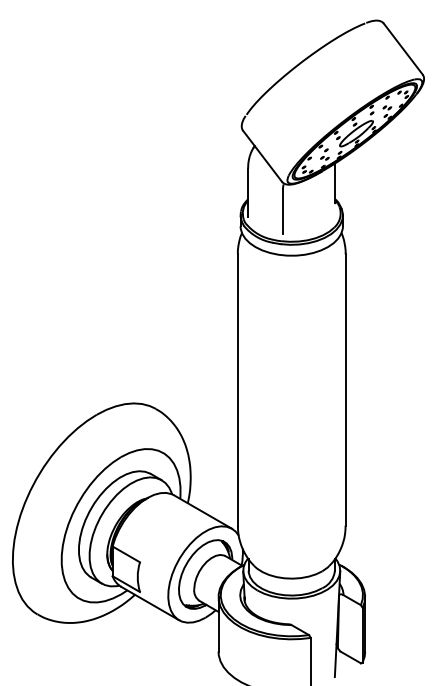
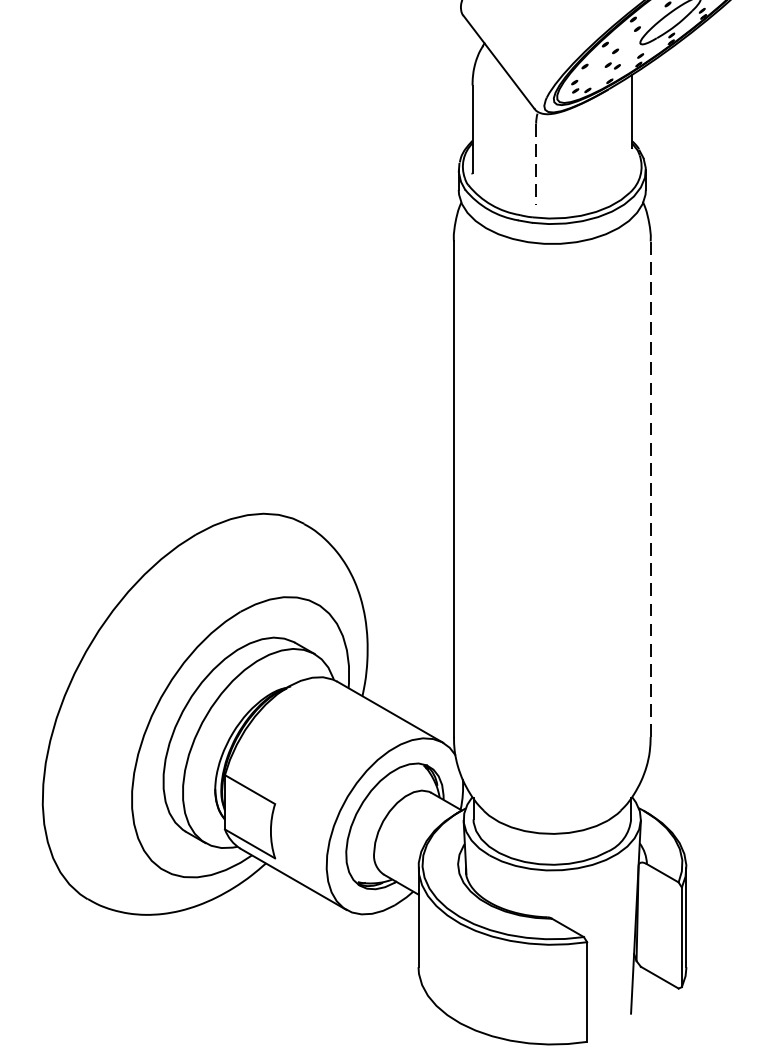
line: (282, 212) -> (535, 164), solid -> dashed
line: (345, 389) -> (650, 488), solid -> dashed

